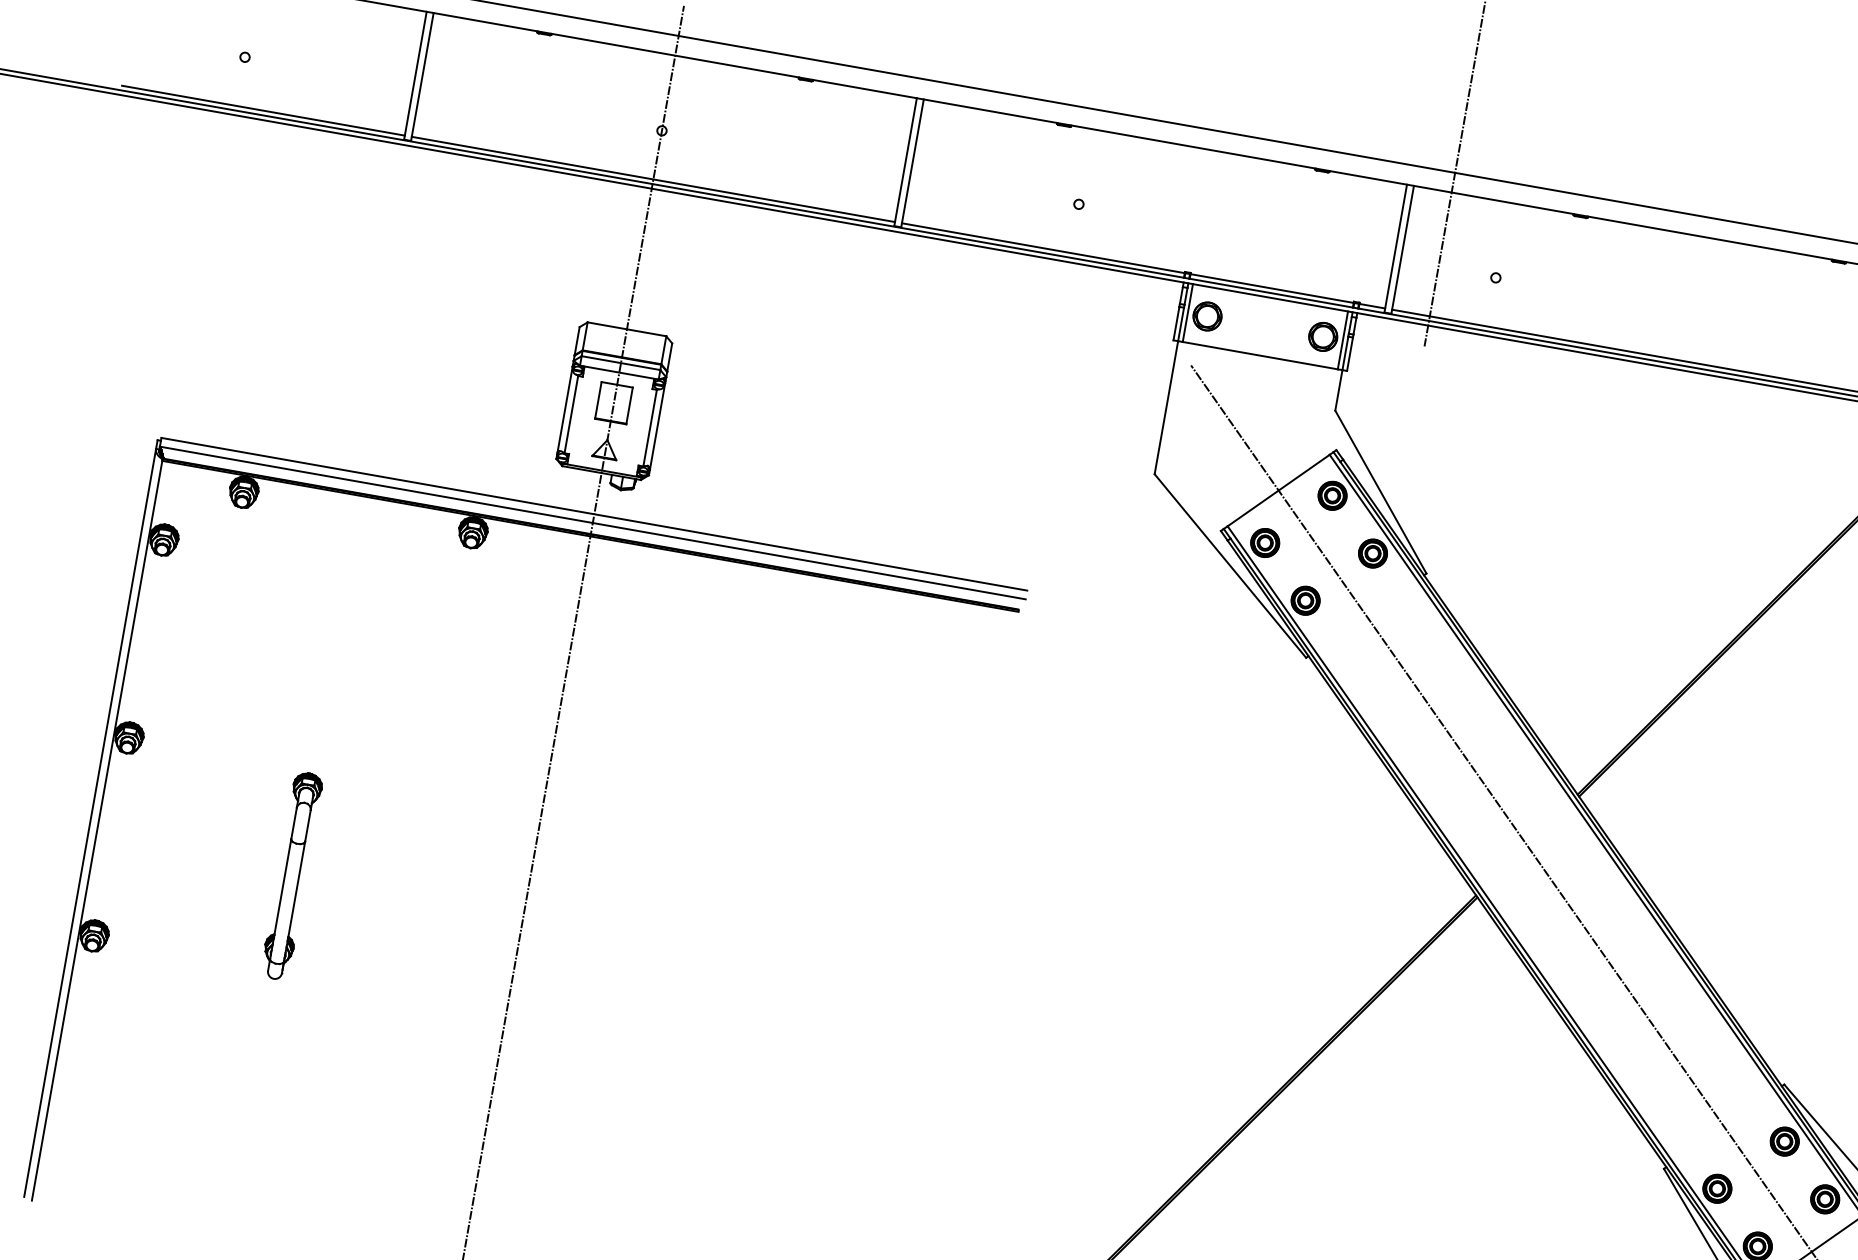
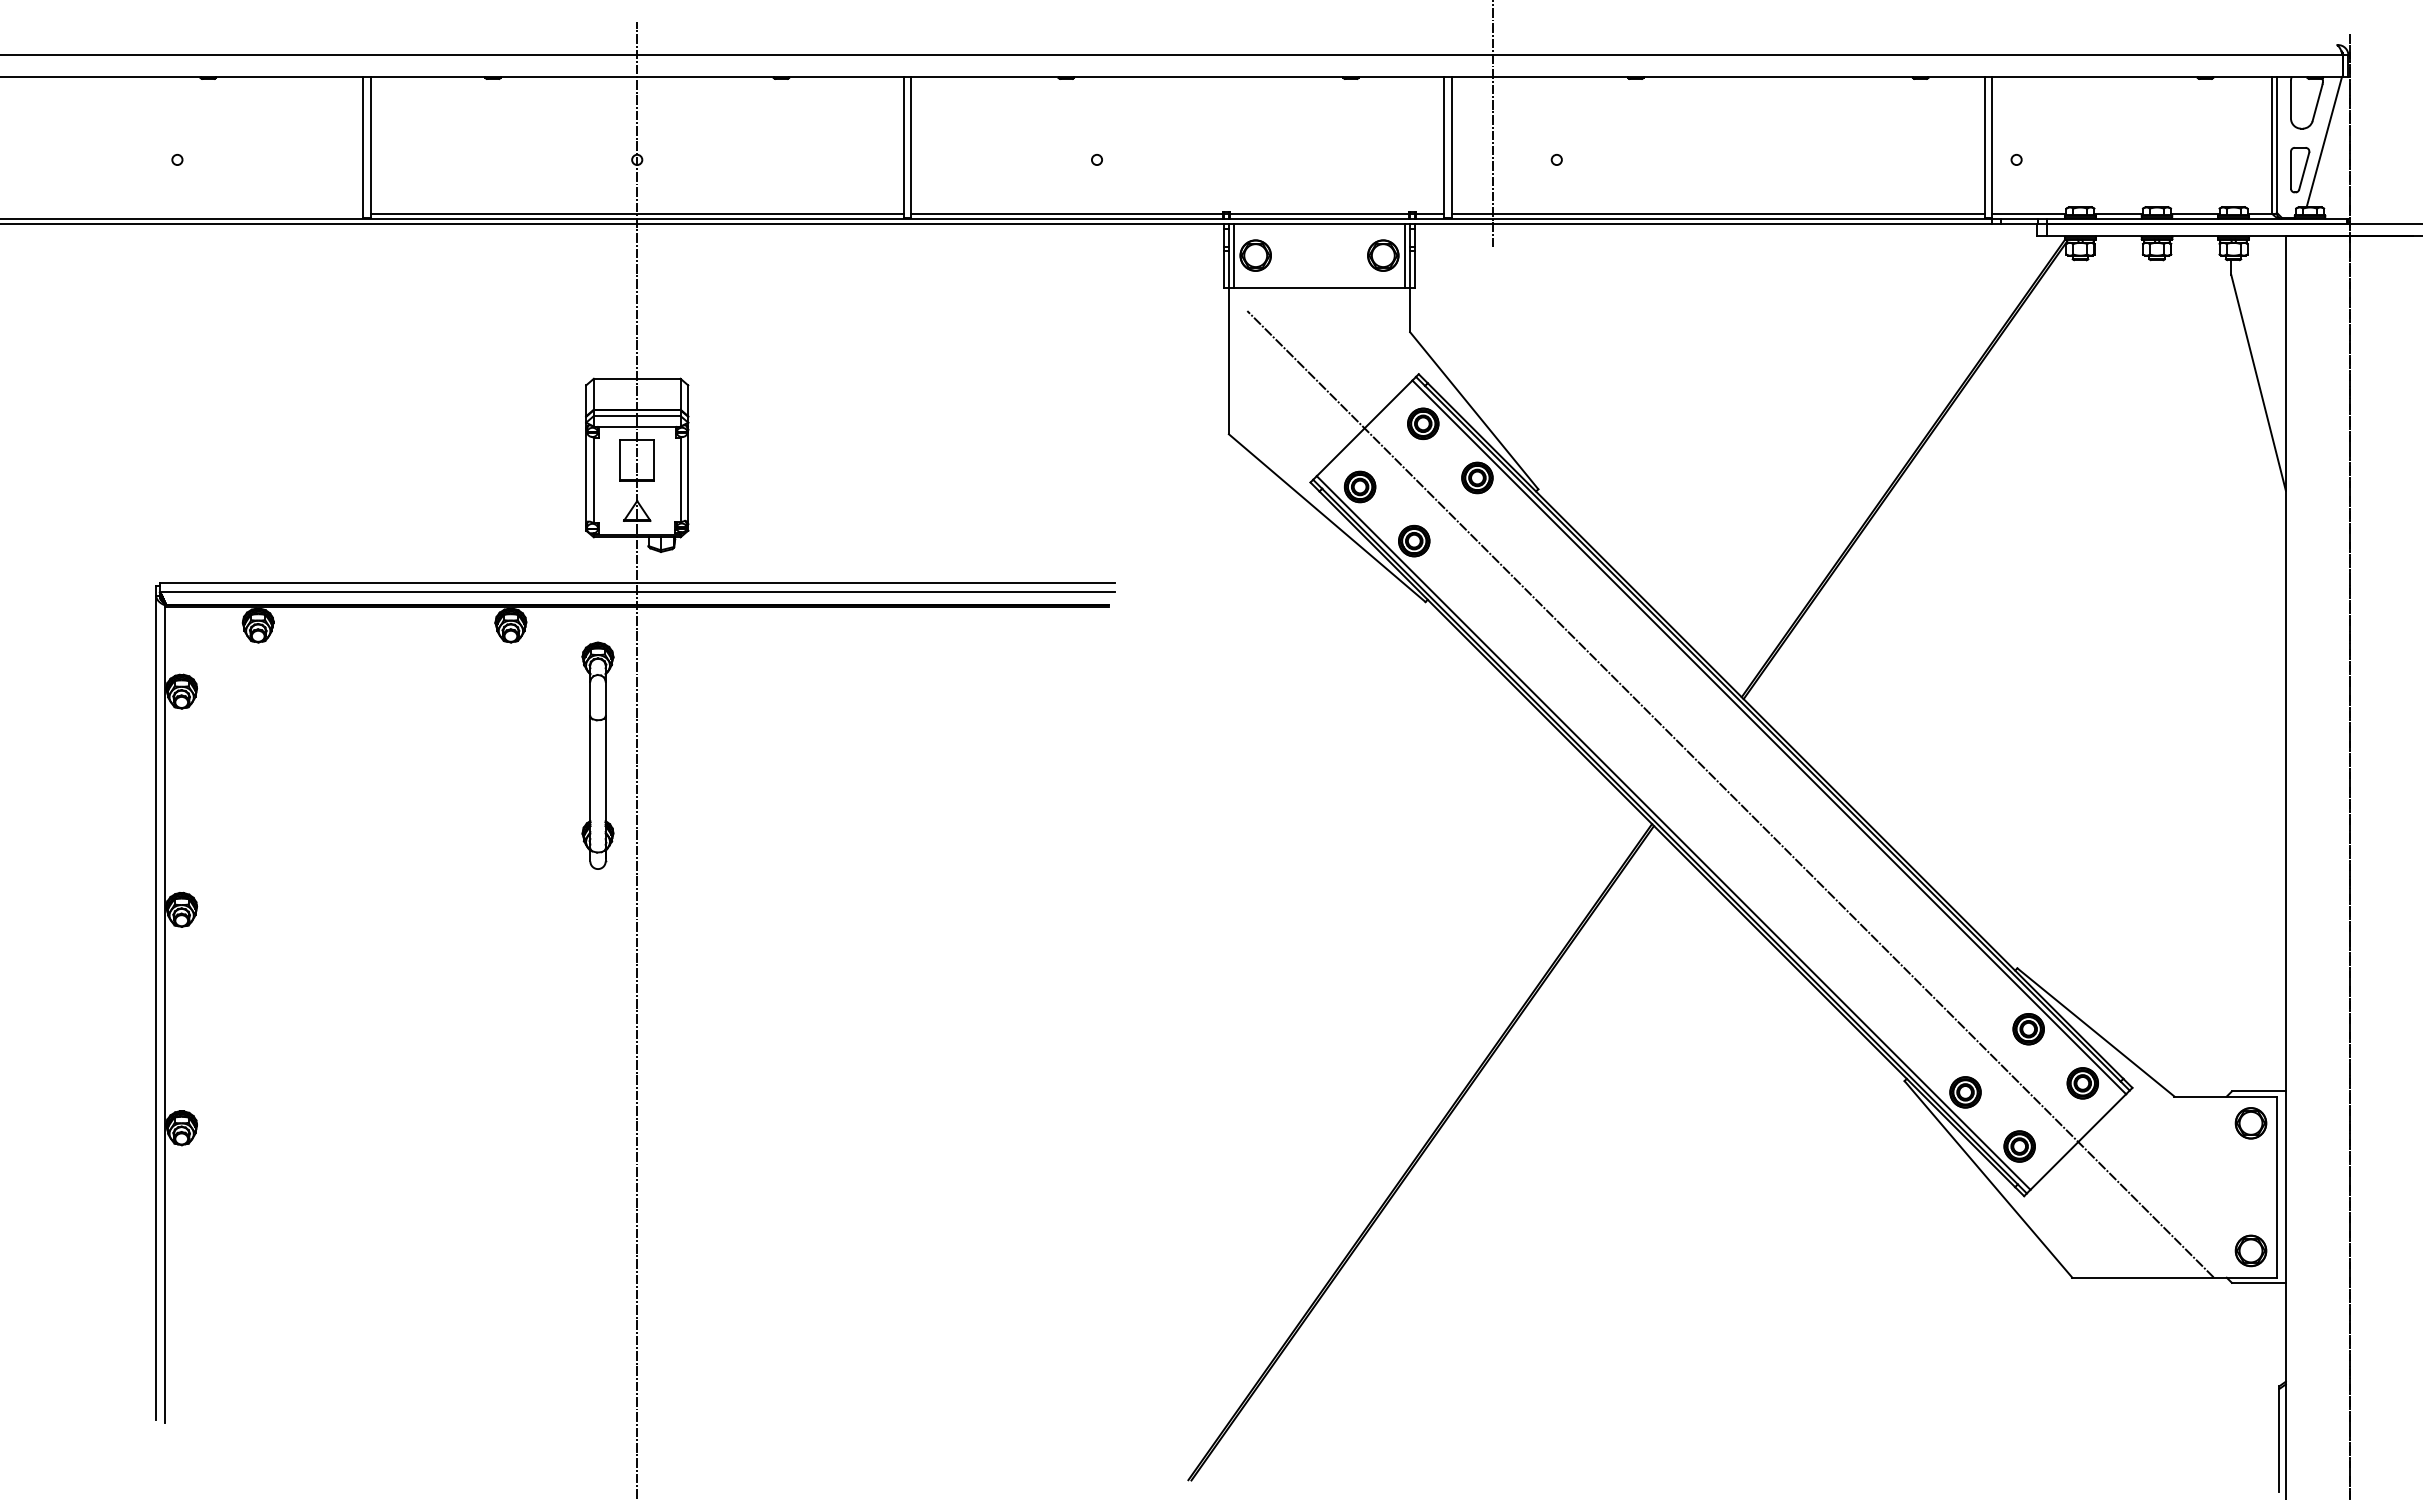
line: (263, 110) -> (207, 213), removed
part: (291, 875) -> (597, 755), moved

